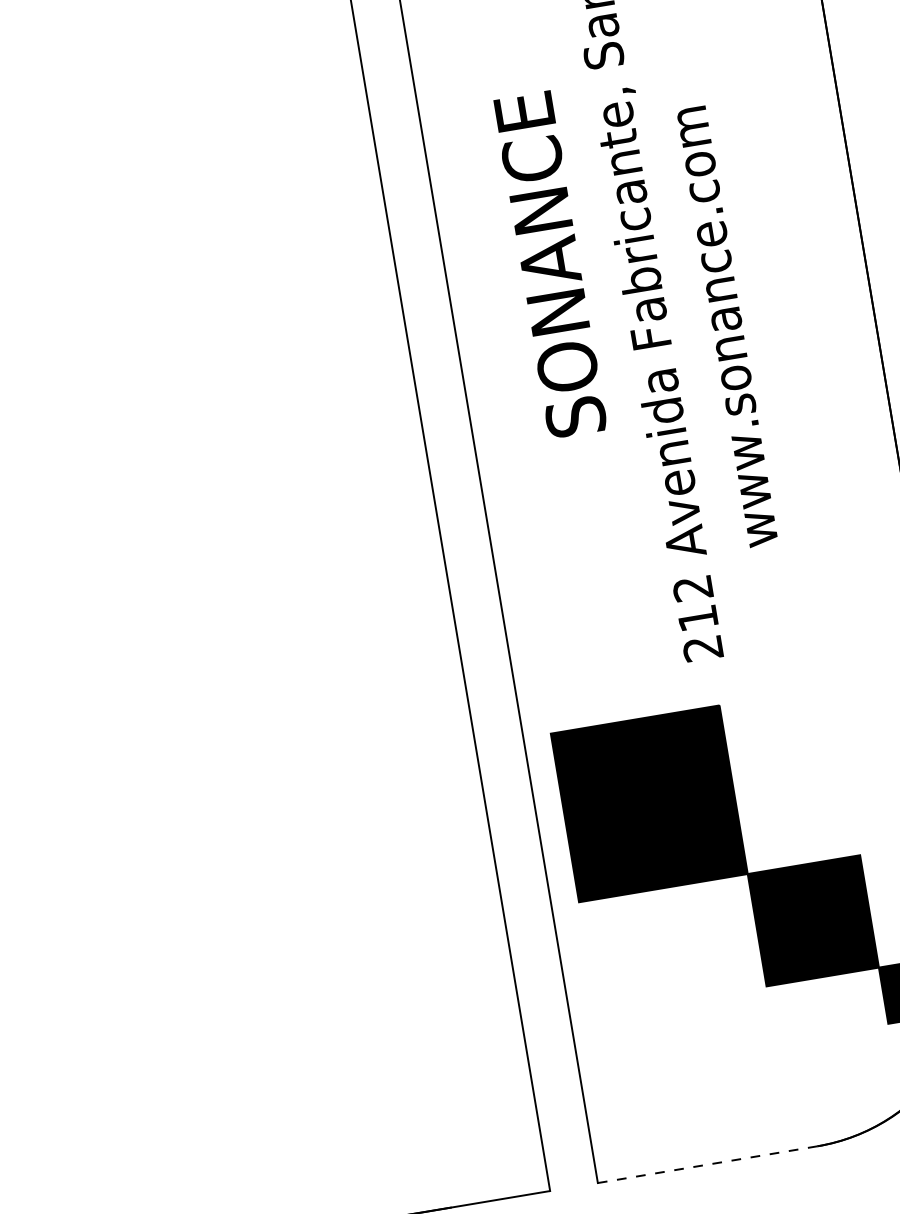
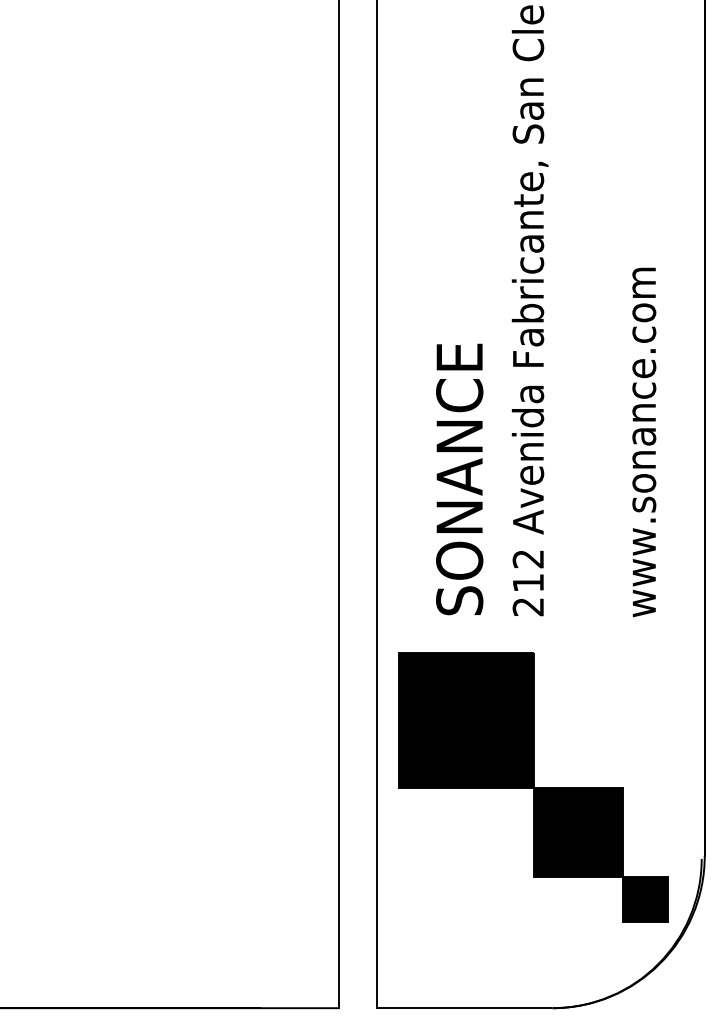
text: (550, 264) -> (459, 479), moved
text: (727, 326) -> (644, 442), moved
line: (707, 1165) -> (464, 1008), dashed -> solid

